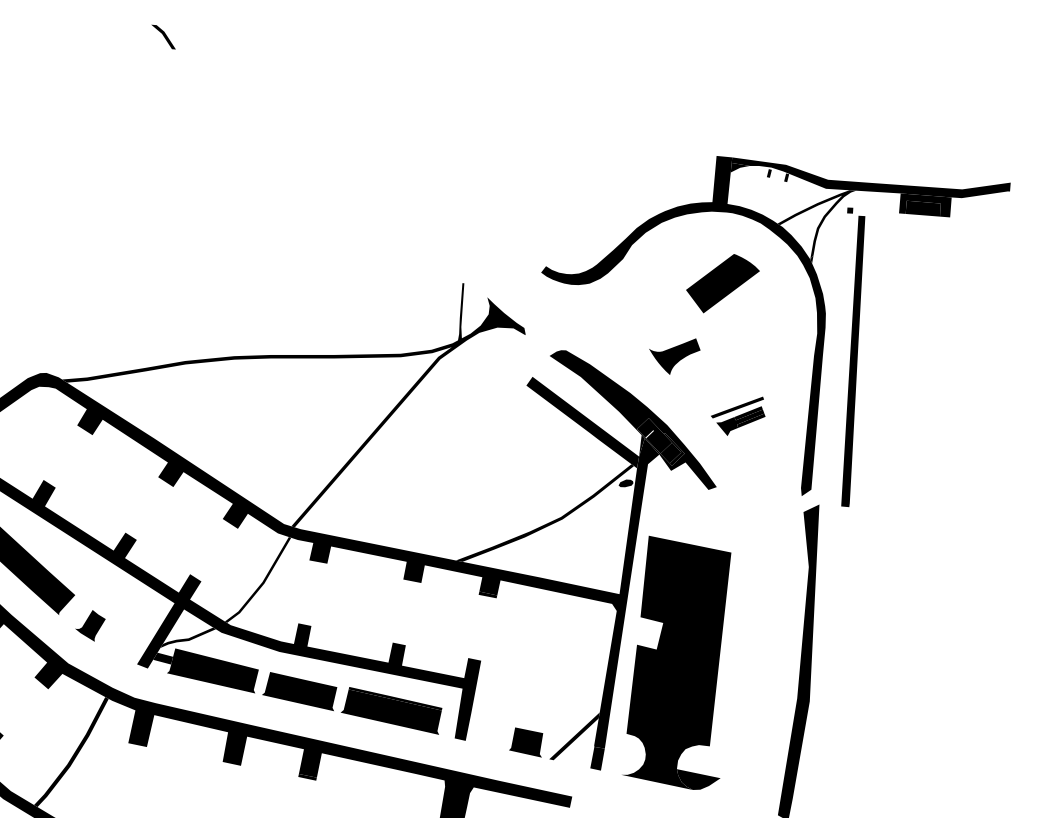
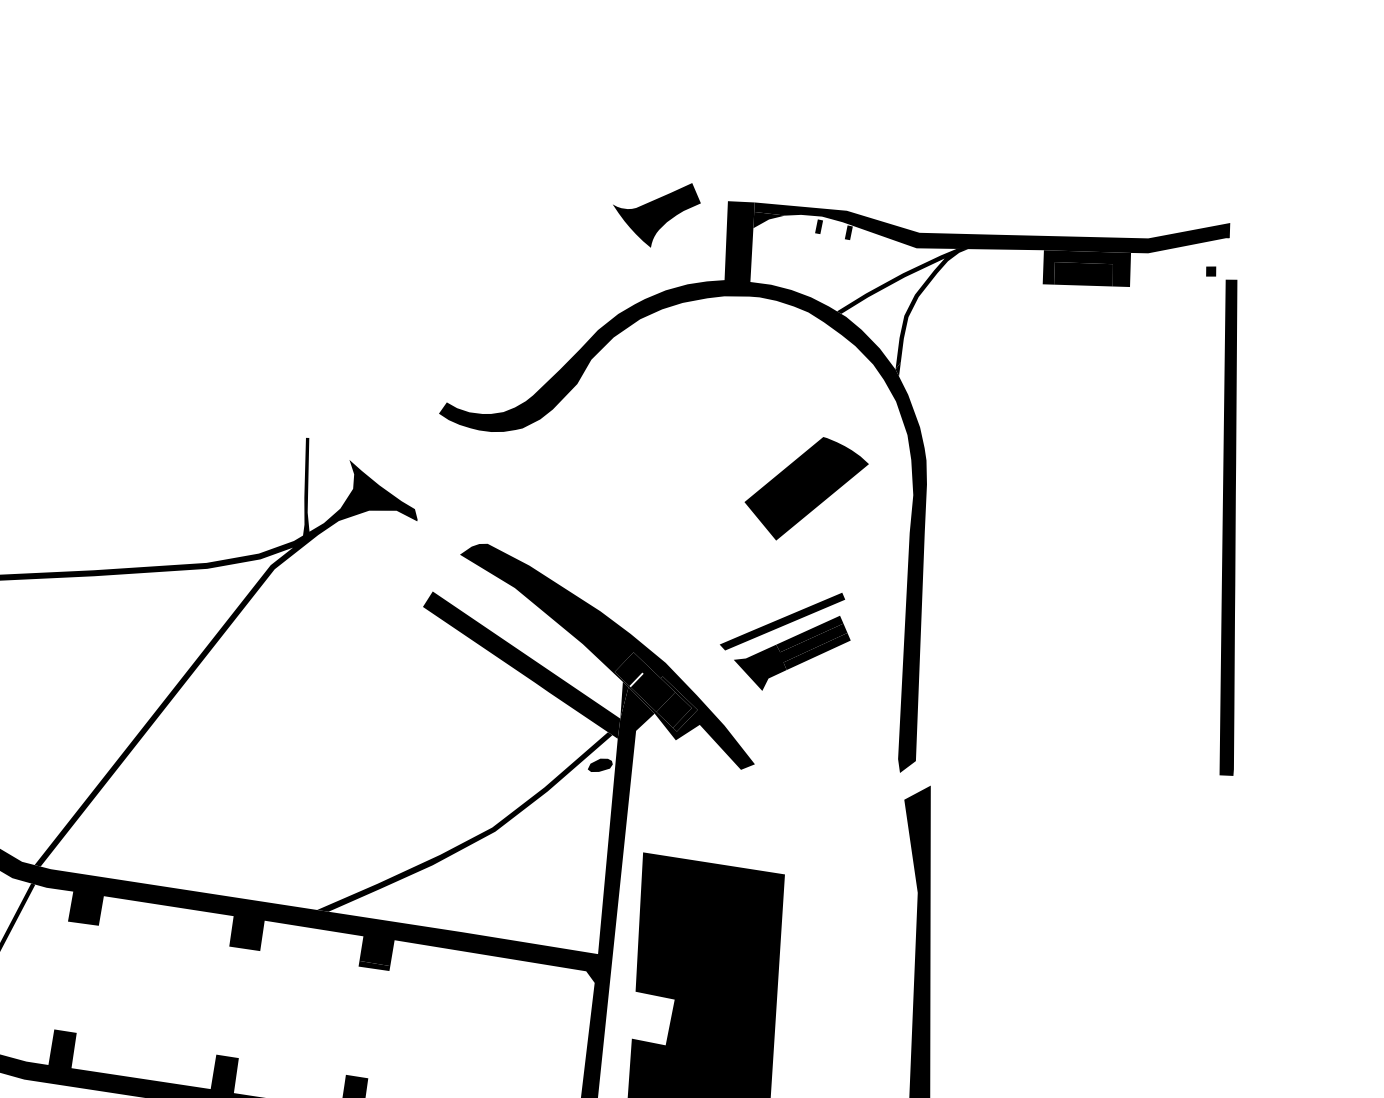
part: (722, 283) -> (806, 488), moved
part: (674, 356) -> (656, 215), moved
part: (853, 357) -> (1228, 521), moved
part: (738, 415) -> (786, 640), size x1.4

